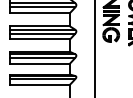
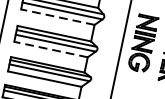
line: (40, 12) -> (58, 16), solid -> dashed
line: (40, 39) -> (51, 49), solid -> dashed

